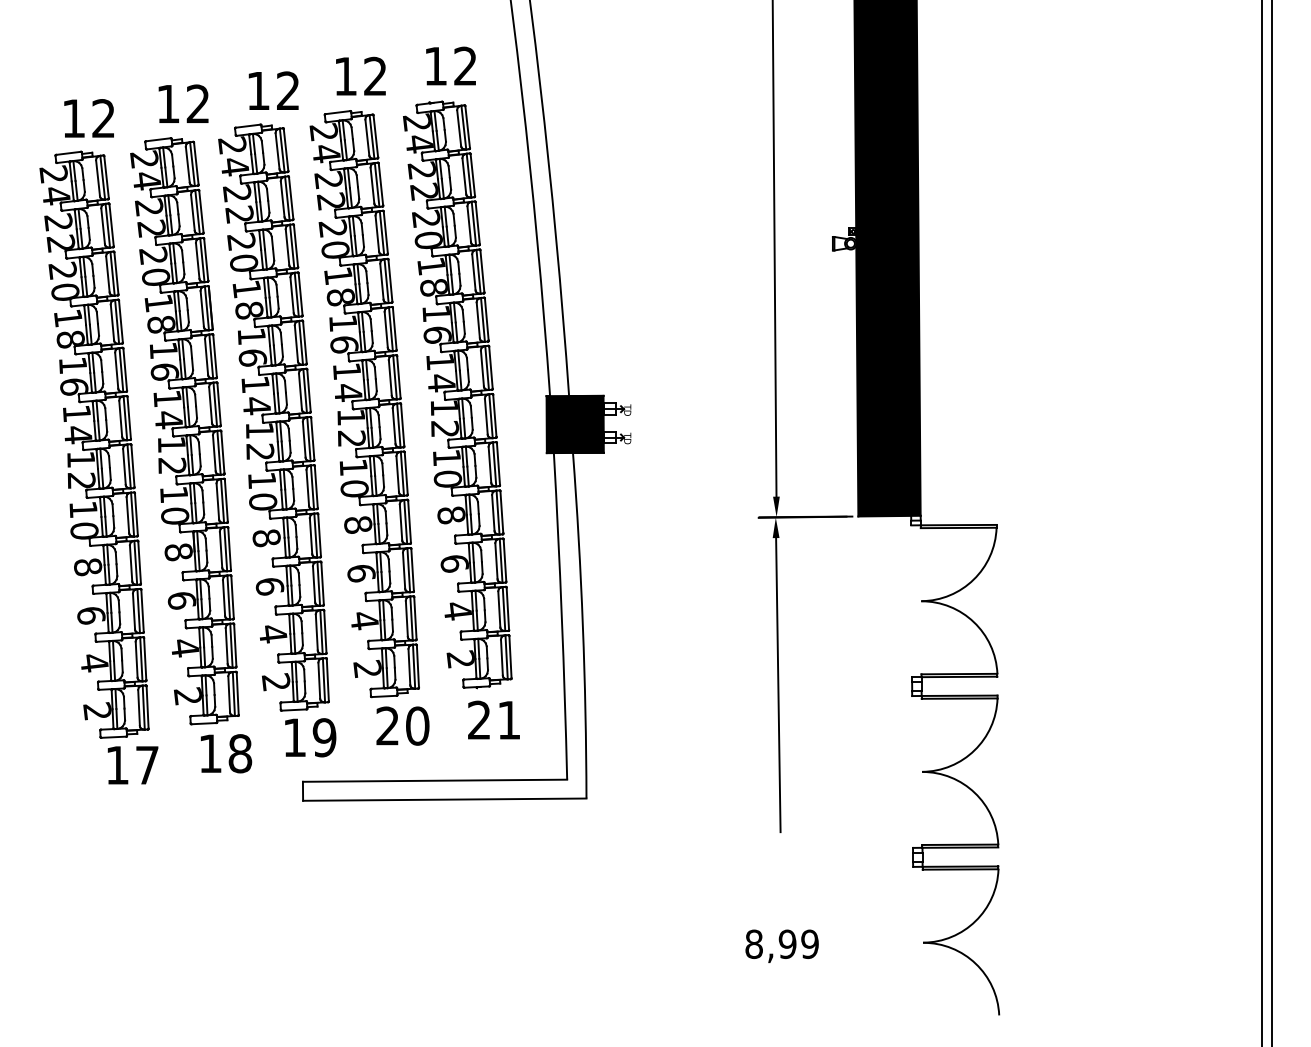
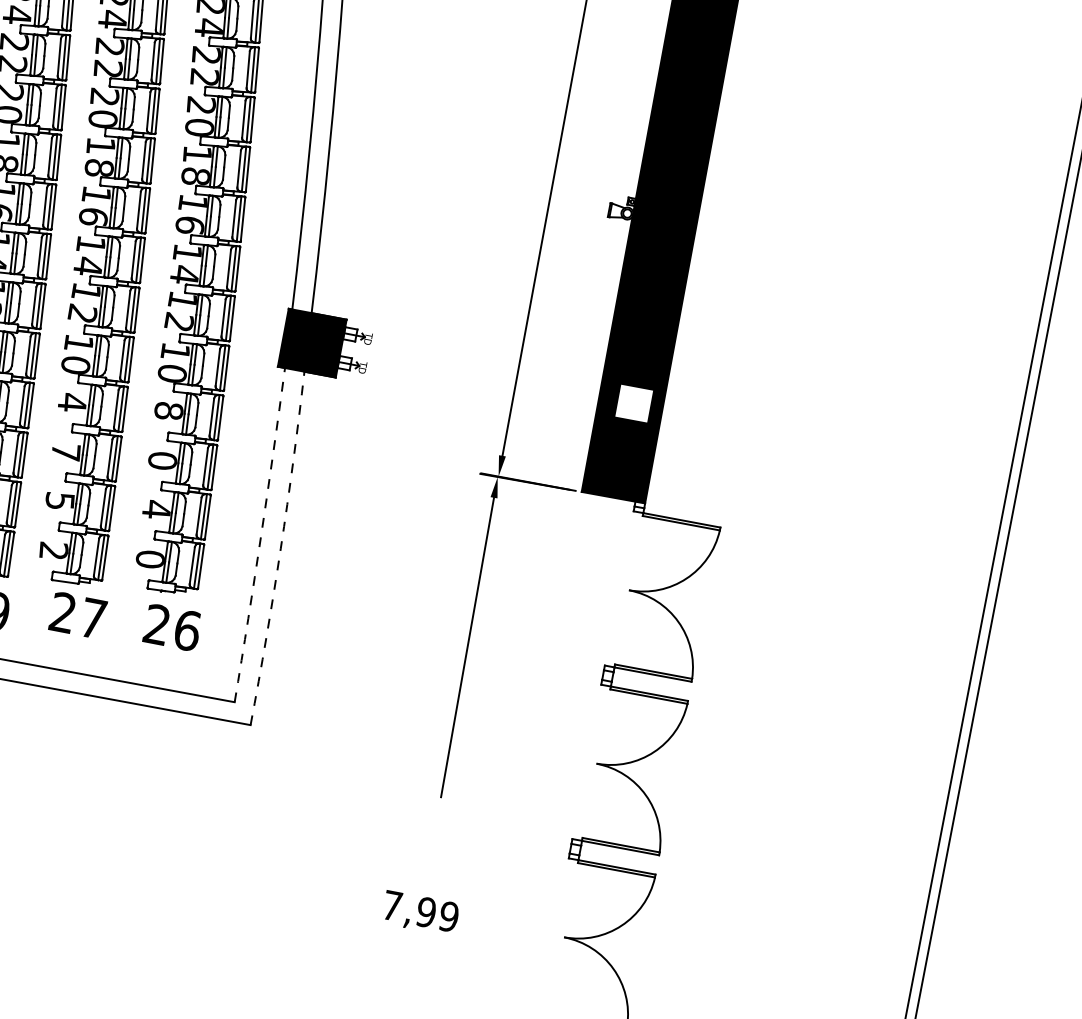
fill: (891, 422) -> (633, 403), removed
text: (358, 525) -> (72, 403), 8 -> 4
text: (454, 563) -> (162, 460), 6 -> 0
text: (361, 573) -> (66, 452), 6 -> 7
arc: (561, 616) -> (260, 535), solid -> dashed
text: (364, 621) -> (59, 502), 4 -> 5
arc: (582, 625) -> (280, 548), solid -> dashed
text: (460, 659) -> (149, 559), 2 -> 0
text: (509, 719) -> (187, 629), 21 -> 26
text: (417, 725) -> (93, 617), 20 -> 27
text: (753, 944) -> (391, 905), 8,99 -> 7,99

